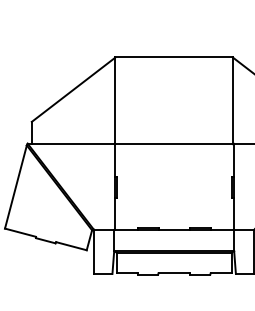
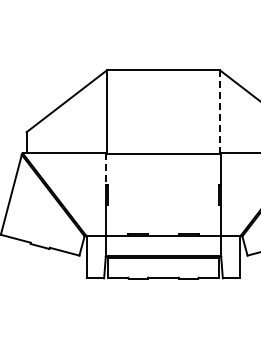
line: (233, 101) -> (220, 112), solid -> dashed
line: (114, 160) -> (106, 169), solid -> dashed

